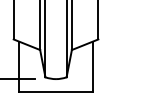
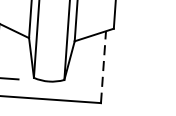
line: (93, 66) -> (104, 67), solid -> dashed

